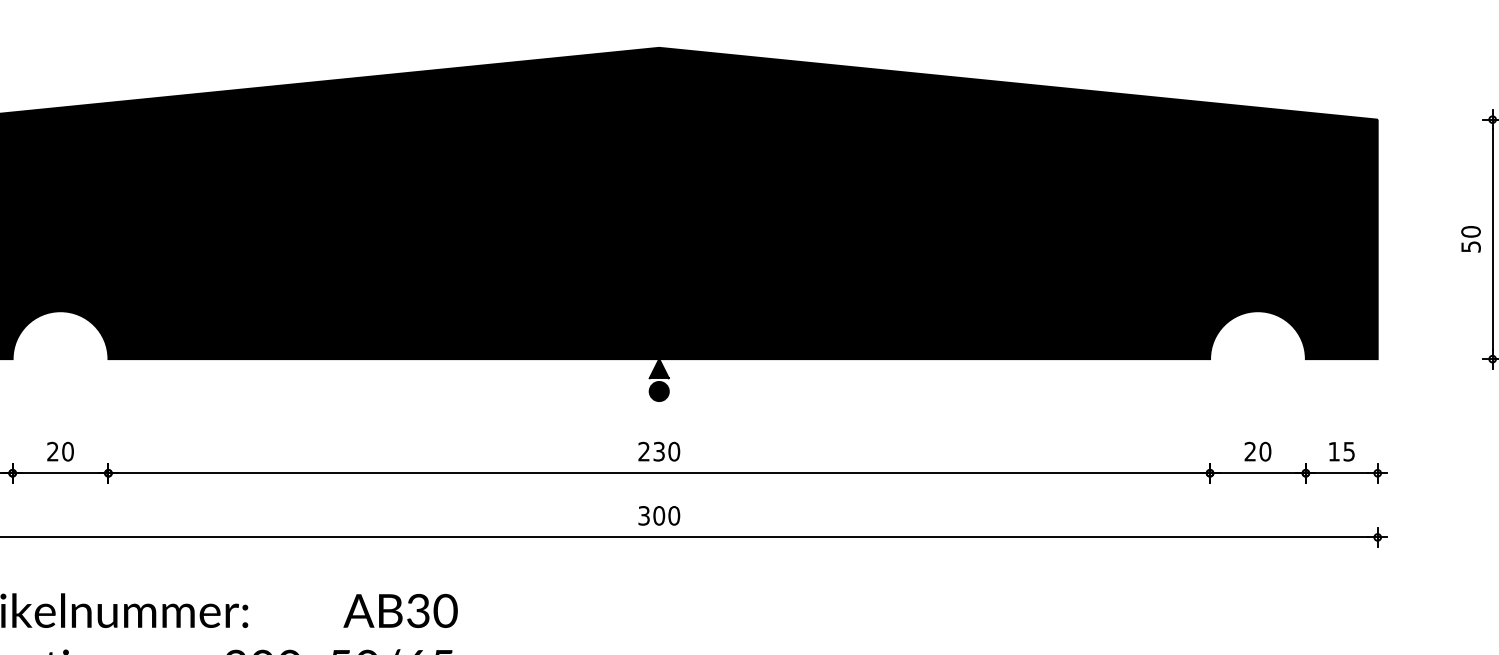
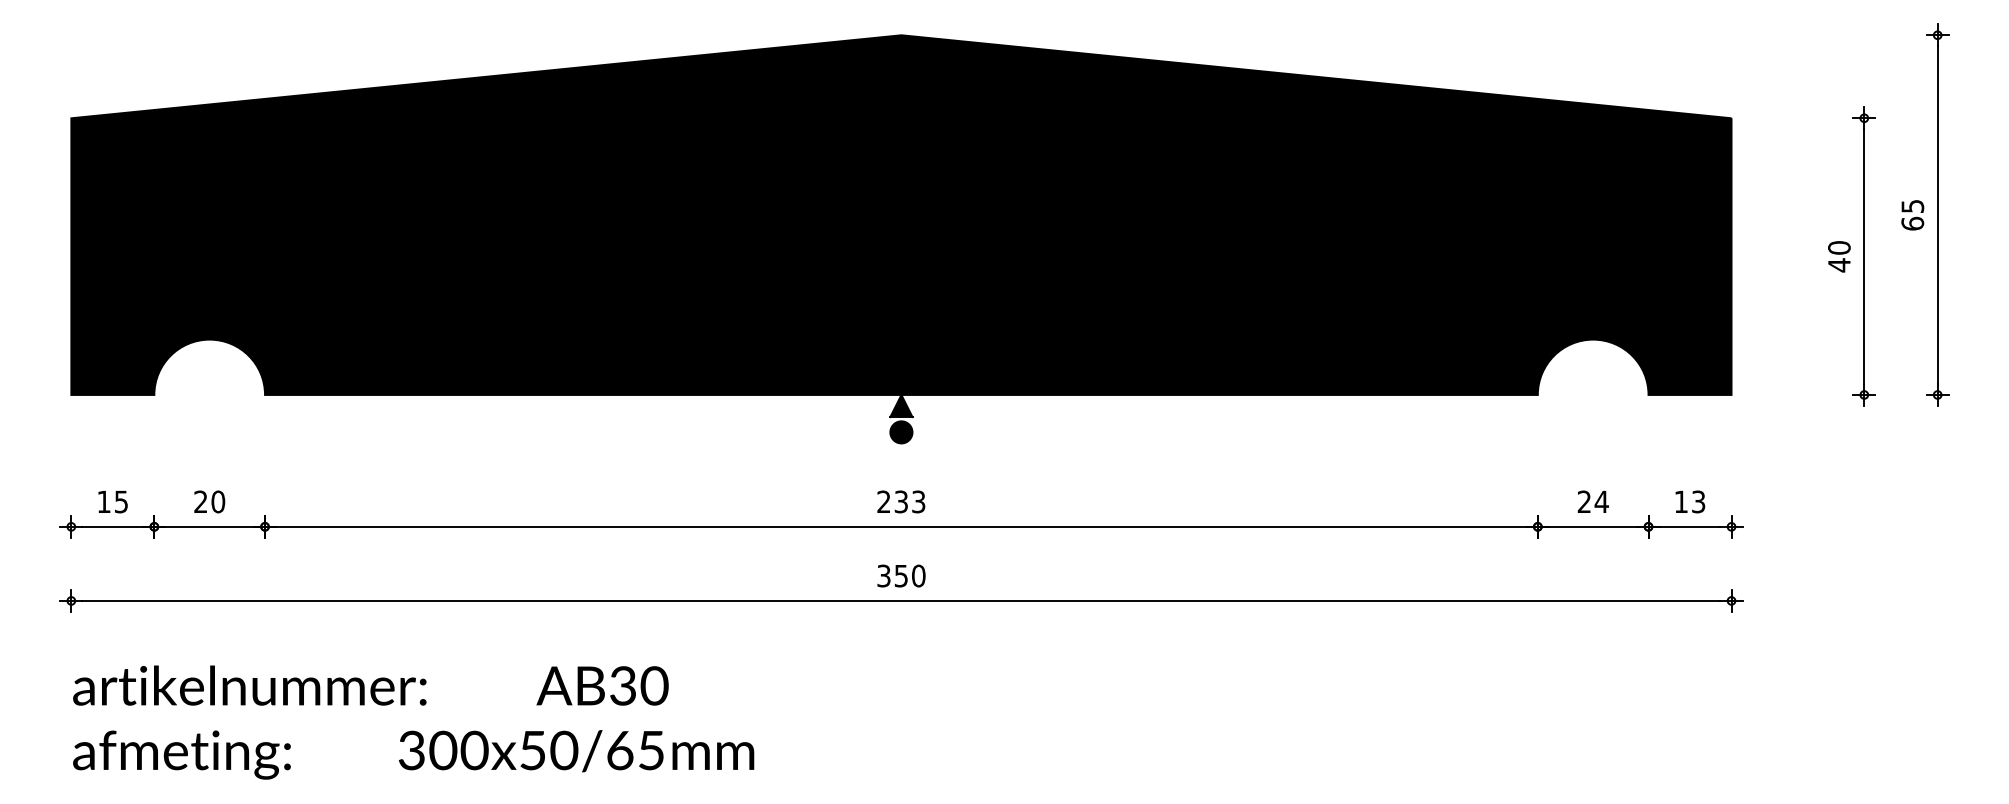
text: (1471, 247) -> (1839, 265), 50 -> 40
text: (674, 451) -> (918, 501), 230 -> 233
text: (1265, 451) -> (1601, 501), 20 -> 24
text: (1349, 451) -> (1698, 501), 15 -> 13
text: (659, 515) -> (901, 575), 300 -> 350

